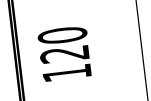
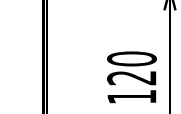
text: (64, 53) -> (131, 77), moved

